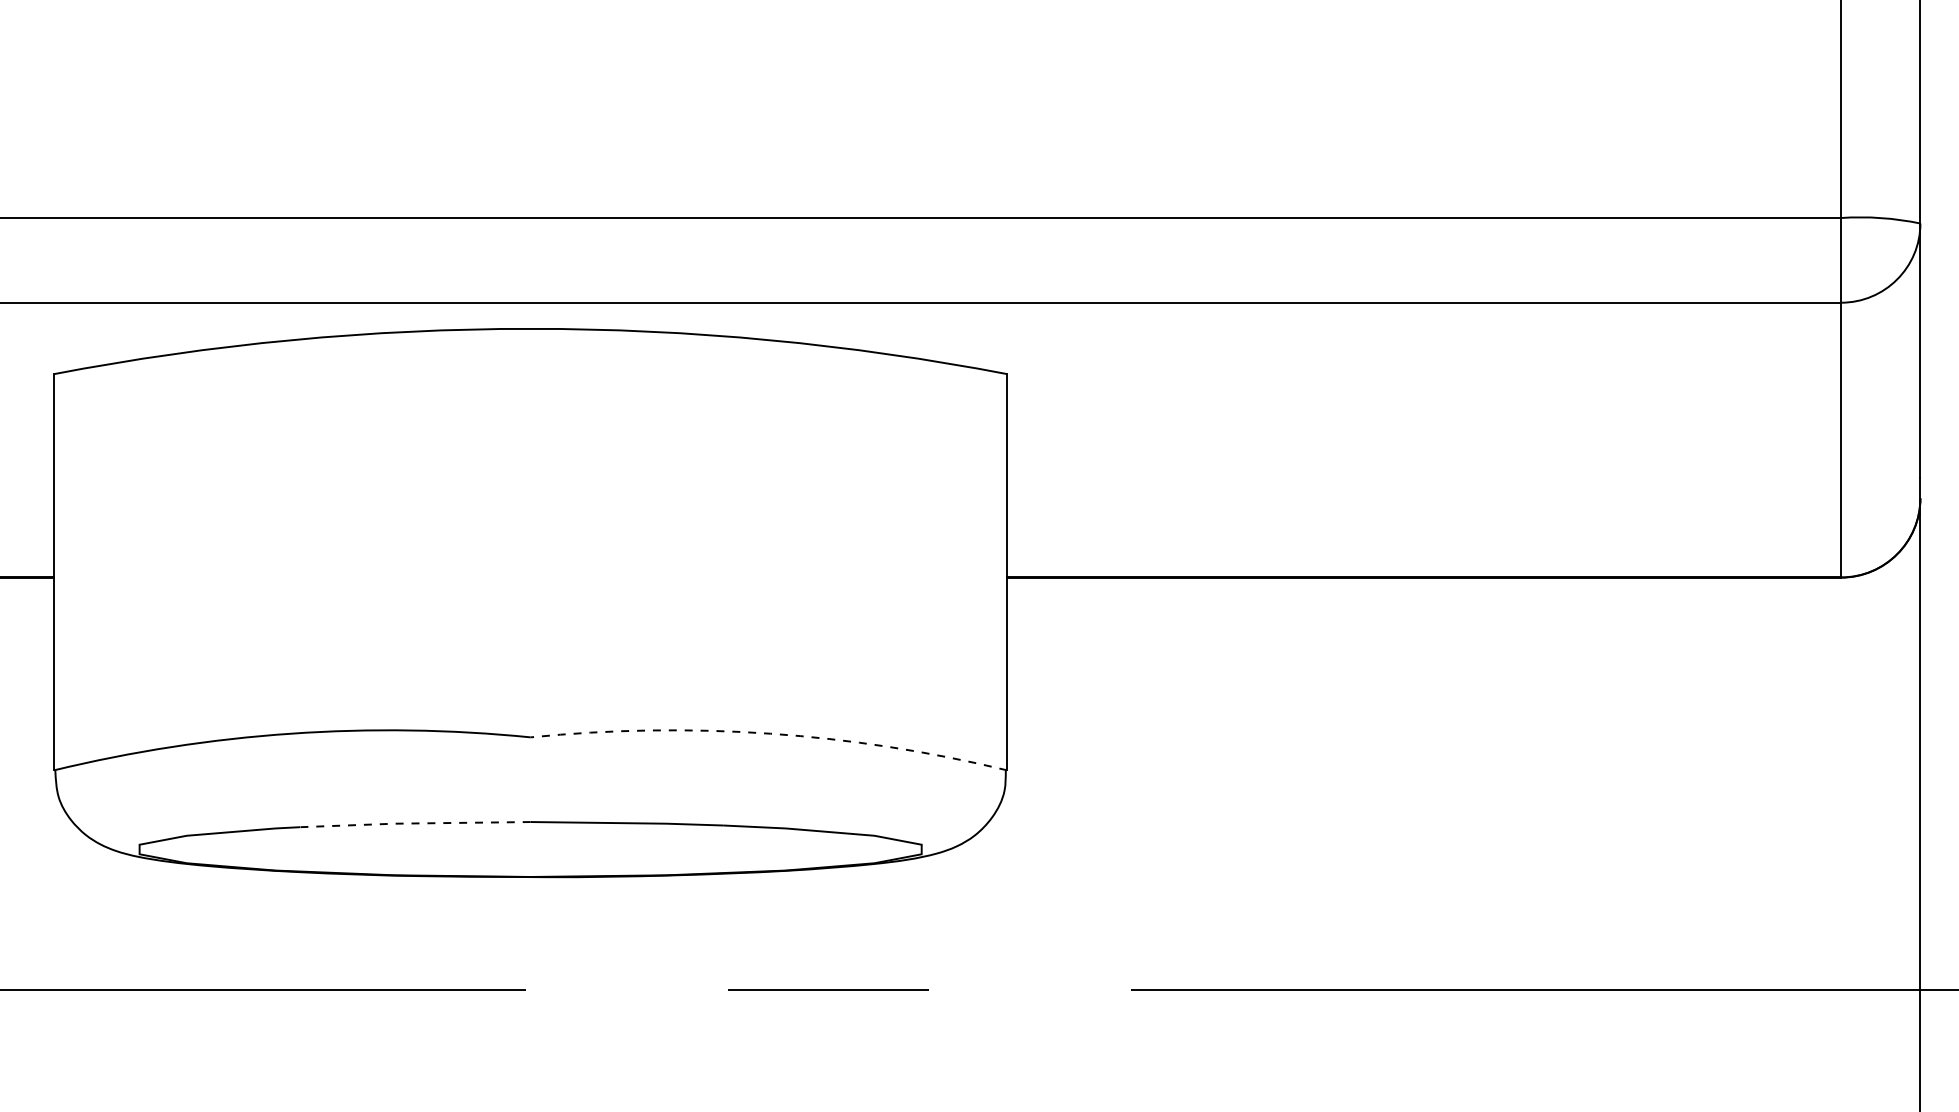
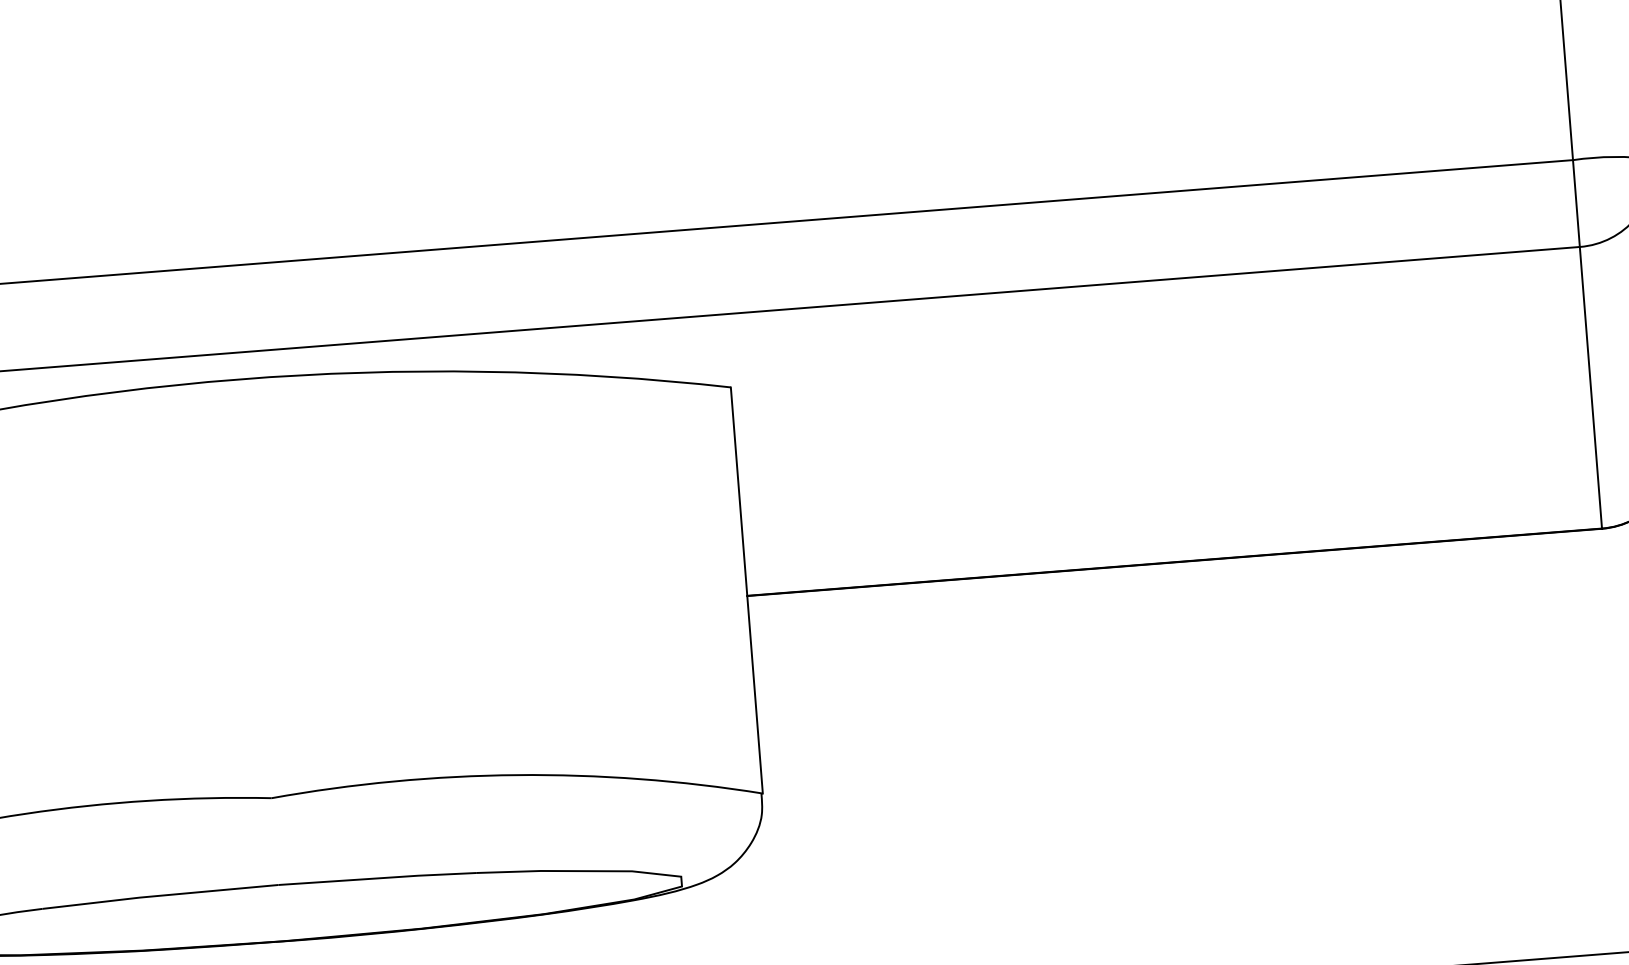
arc: (770, 733) -> (517, 774), dashed -> solid
line: (414, 823) -> (159, 895), dashed -> solid

